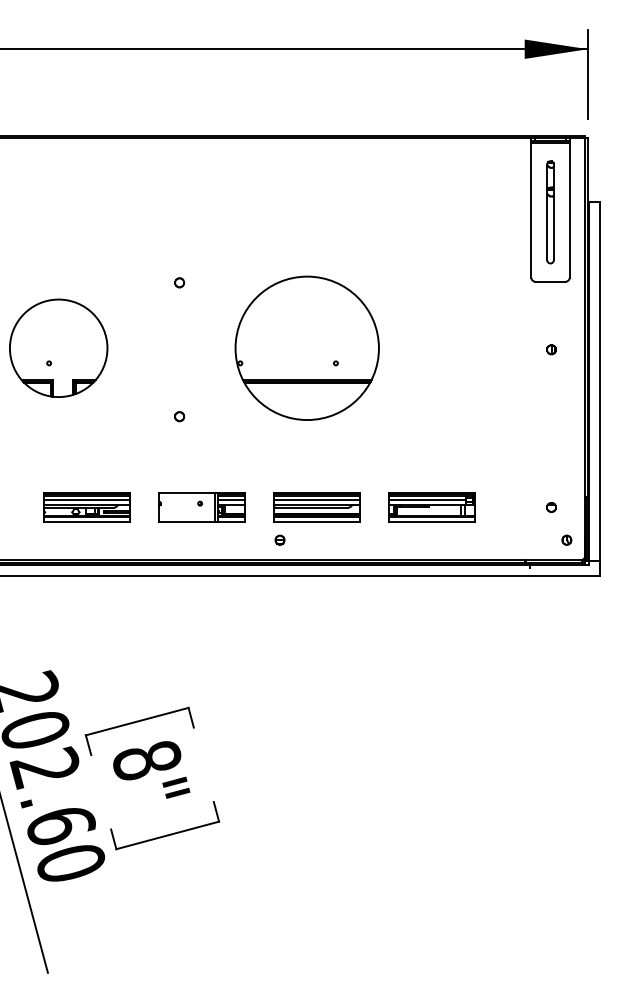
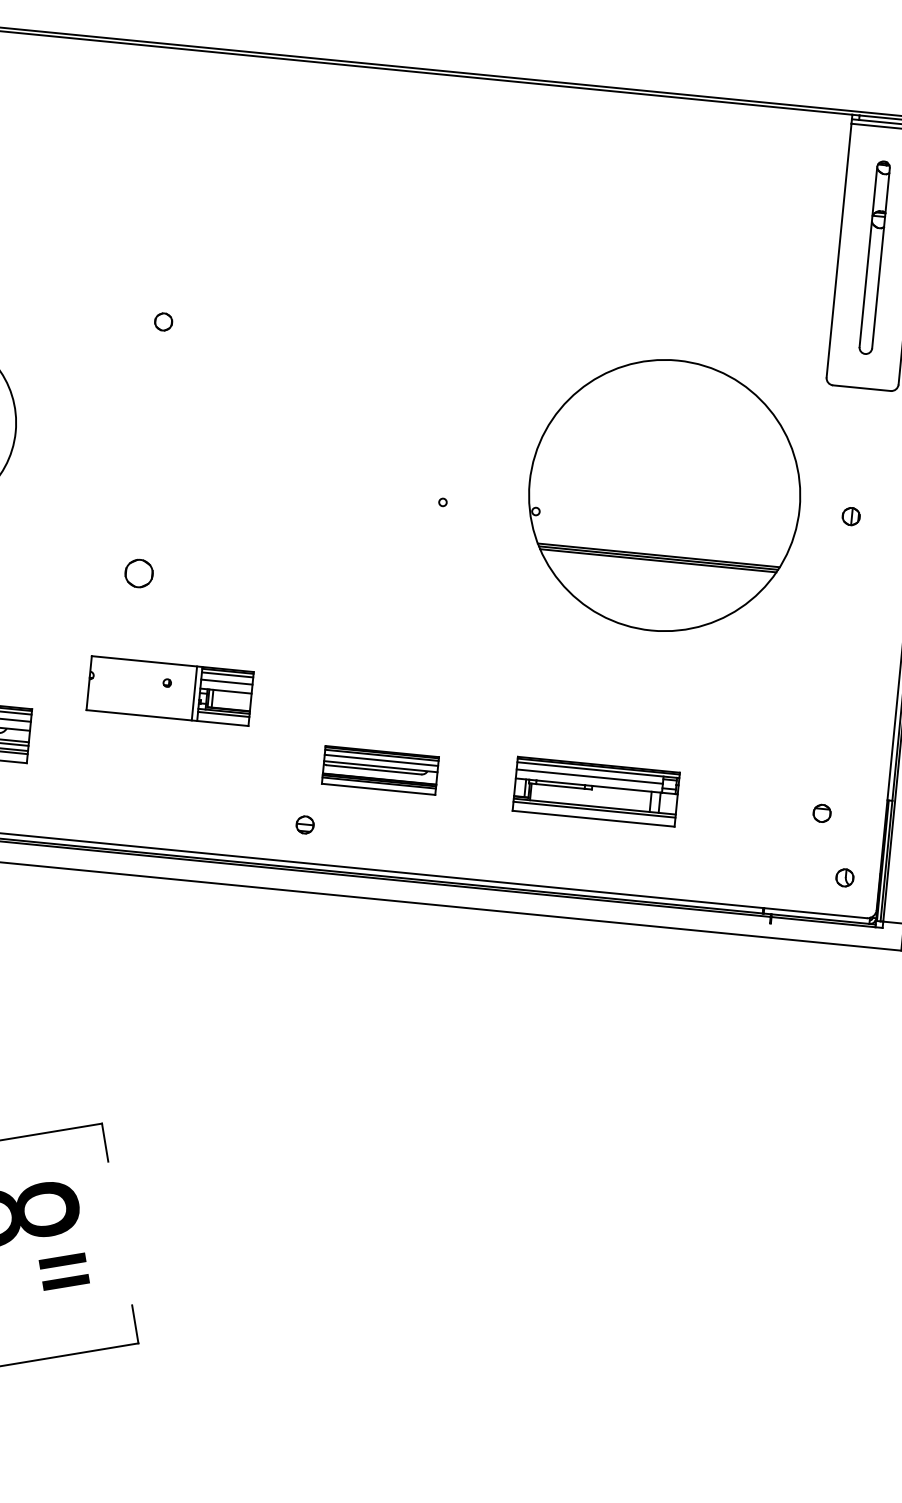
part: (306, 347) -> (663, 493), moved
part: (179, 416) -> (138, 573), size x1.6
part: (201, 507) -> (169, 690), moved
part: (316, 507) -> (379, 770), size x0.7

